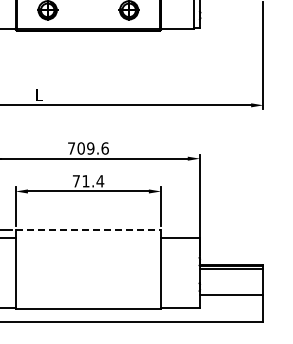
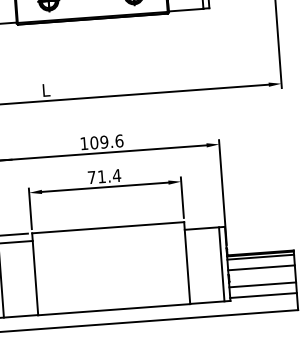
text: (71, 148) -> (84, 143), 709.6 -> 109.6
line: (88, 230) -> (108, 228), dashed -> solid
line: (193, 272) -> (221, 263), added
line: (231, 279) -> (261, 268), added
line: (231, 305) -> (263, 295), added

